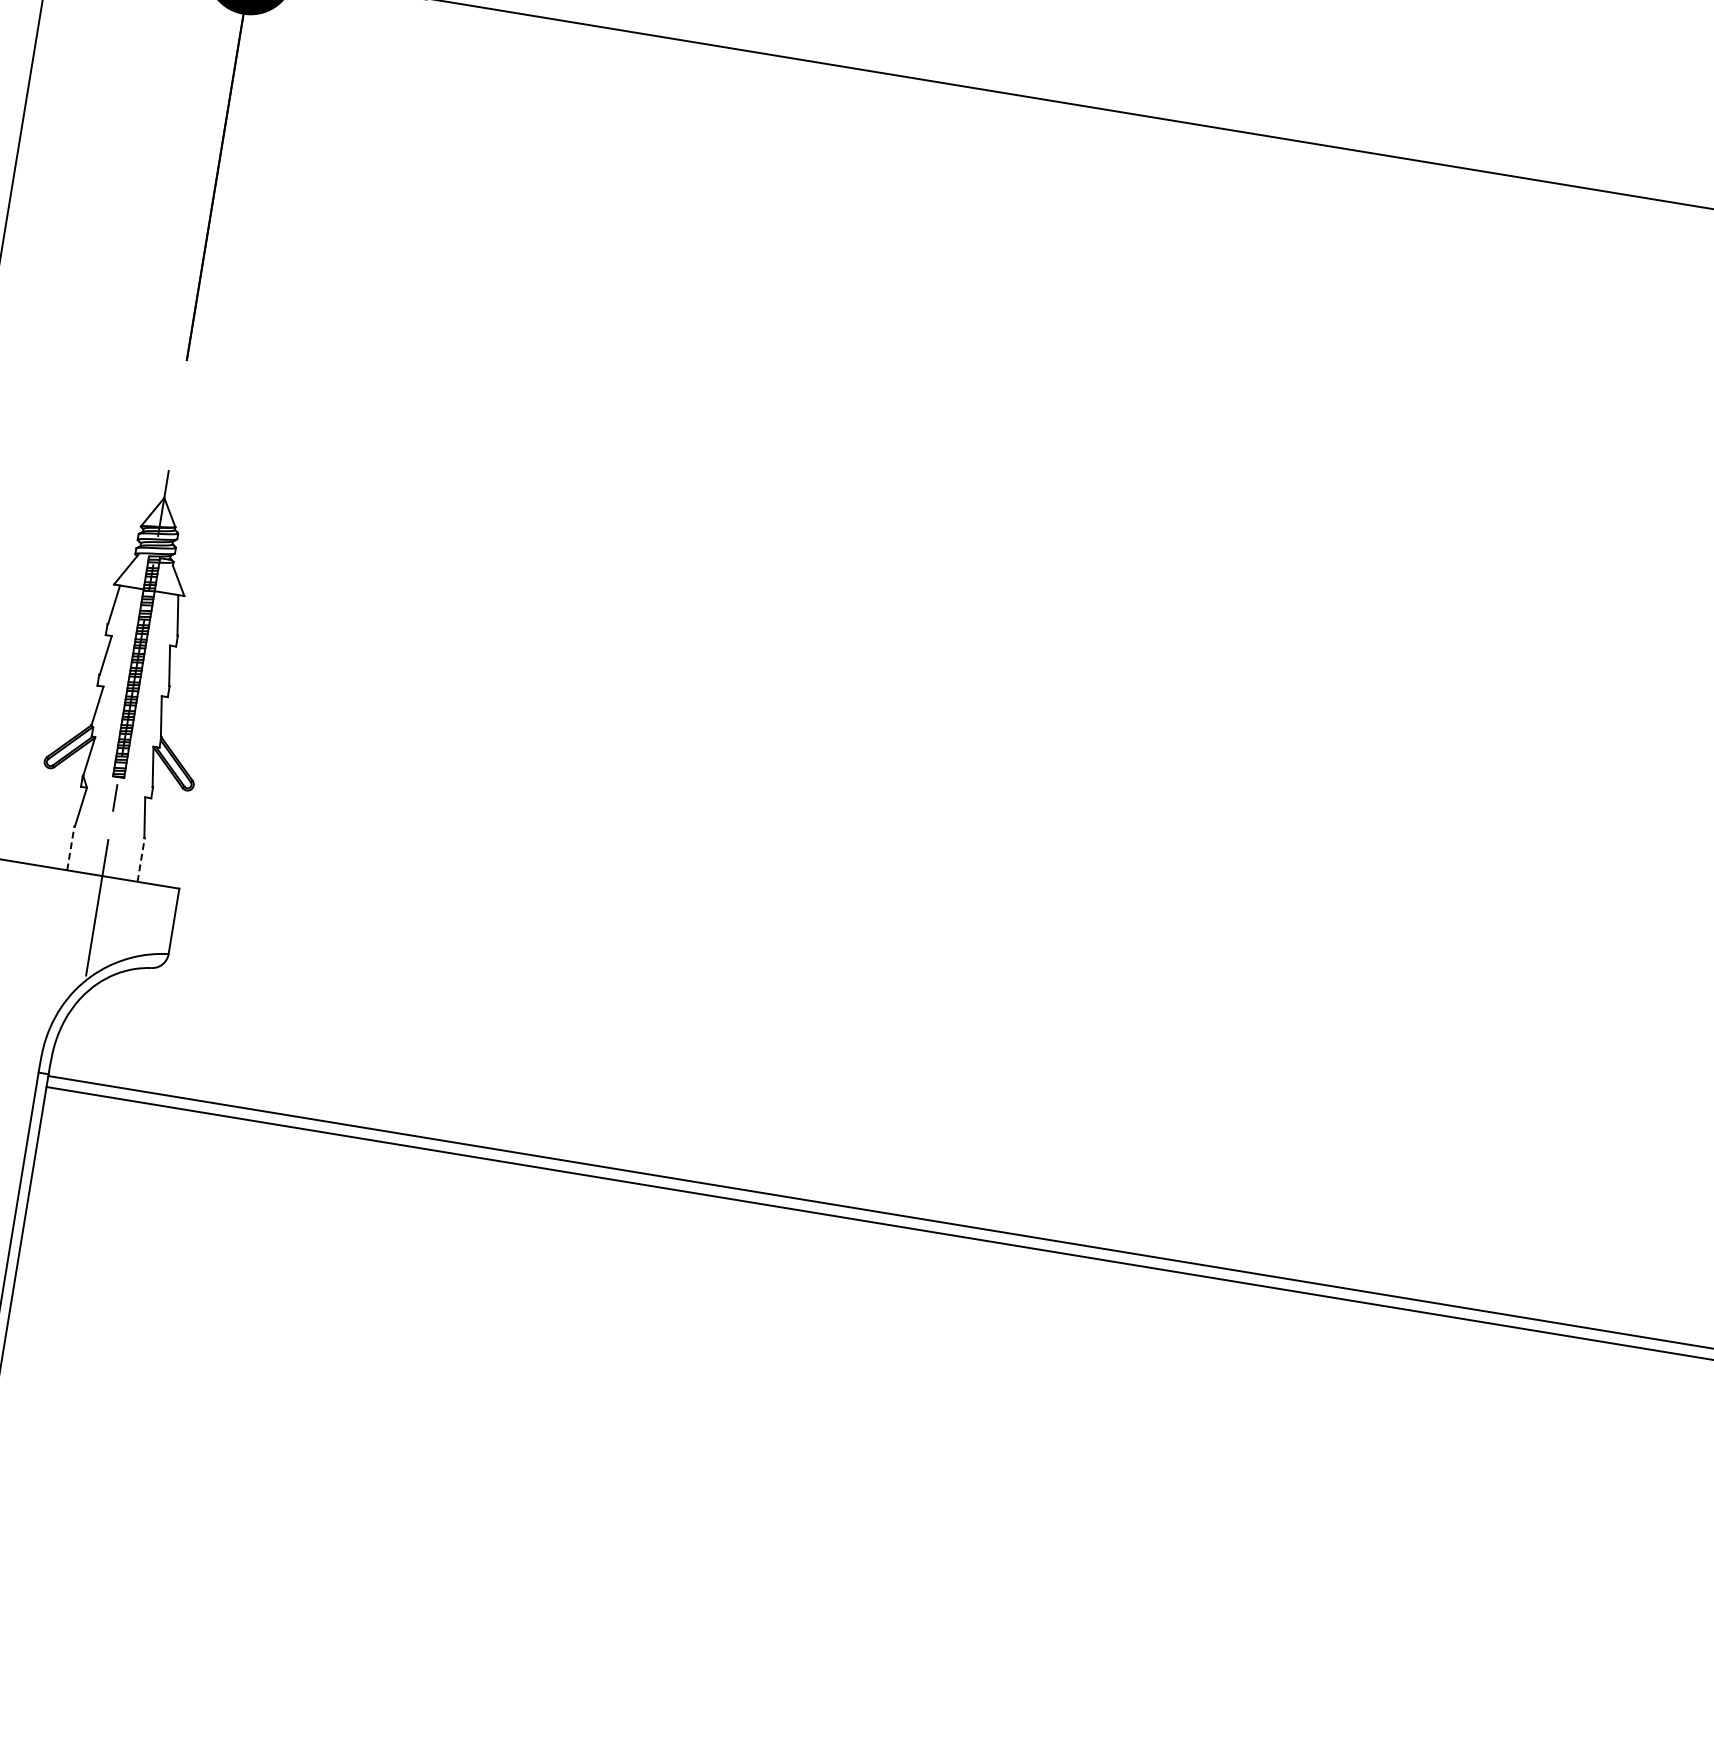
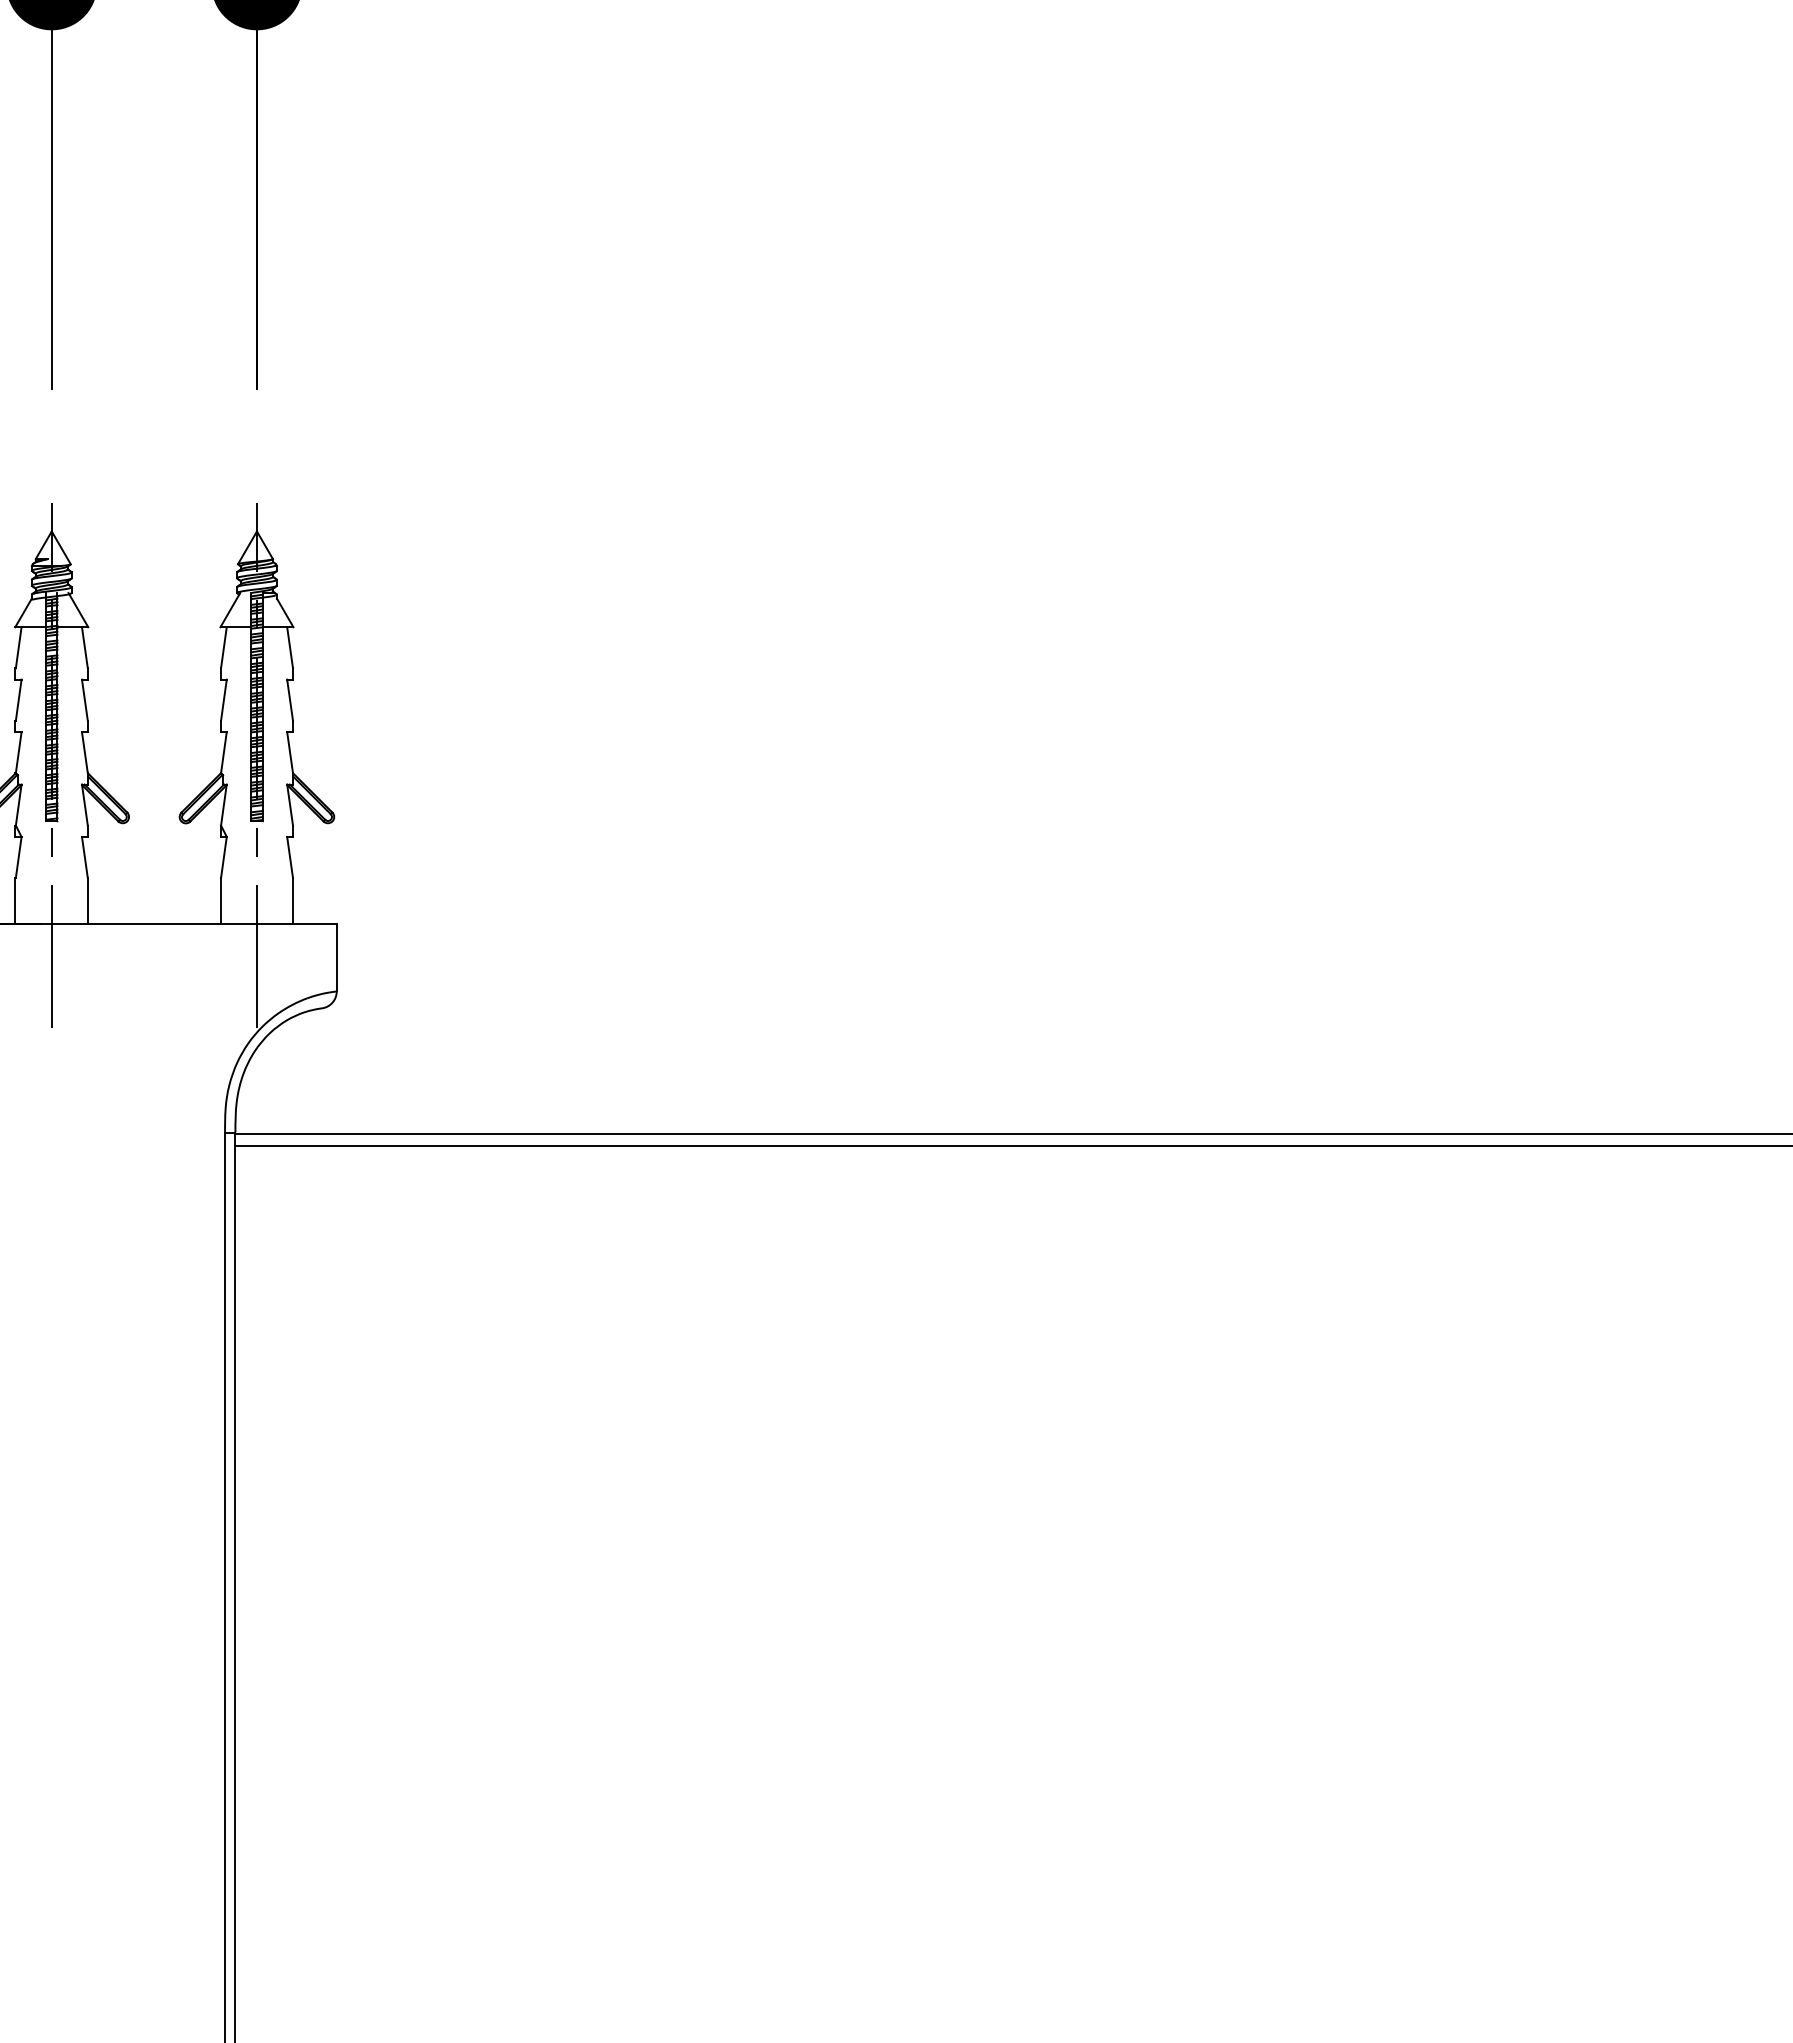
line: (70, 848) -> (220, 900), dashed -> solid
line: (141, 859) -> (293, 900), dashed -> solid

